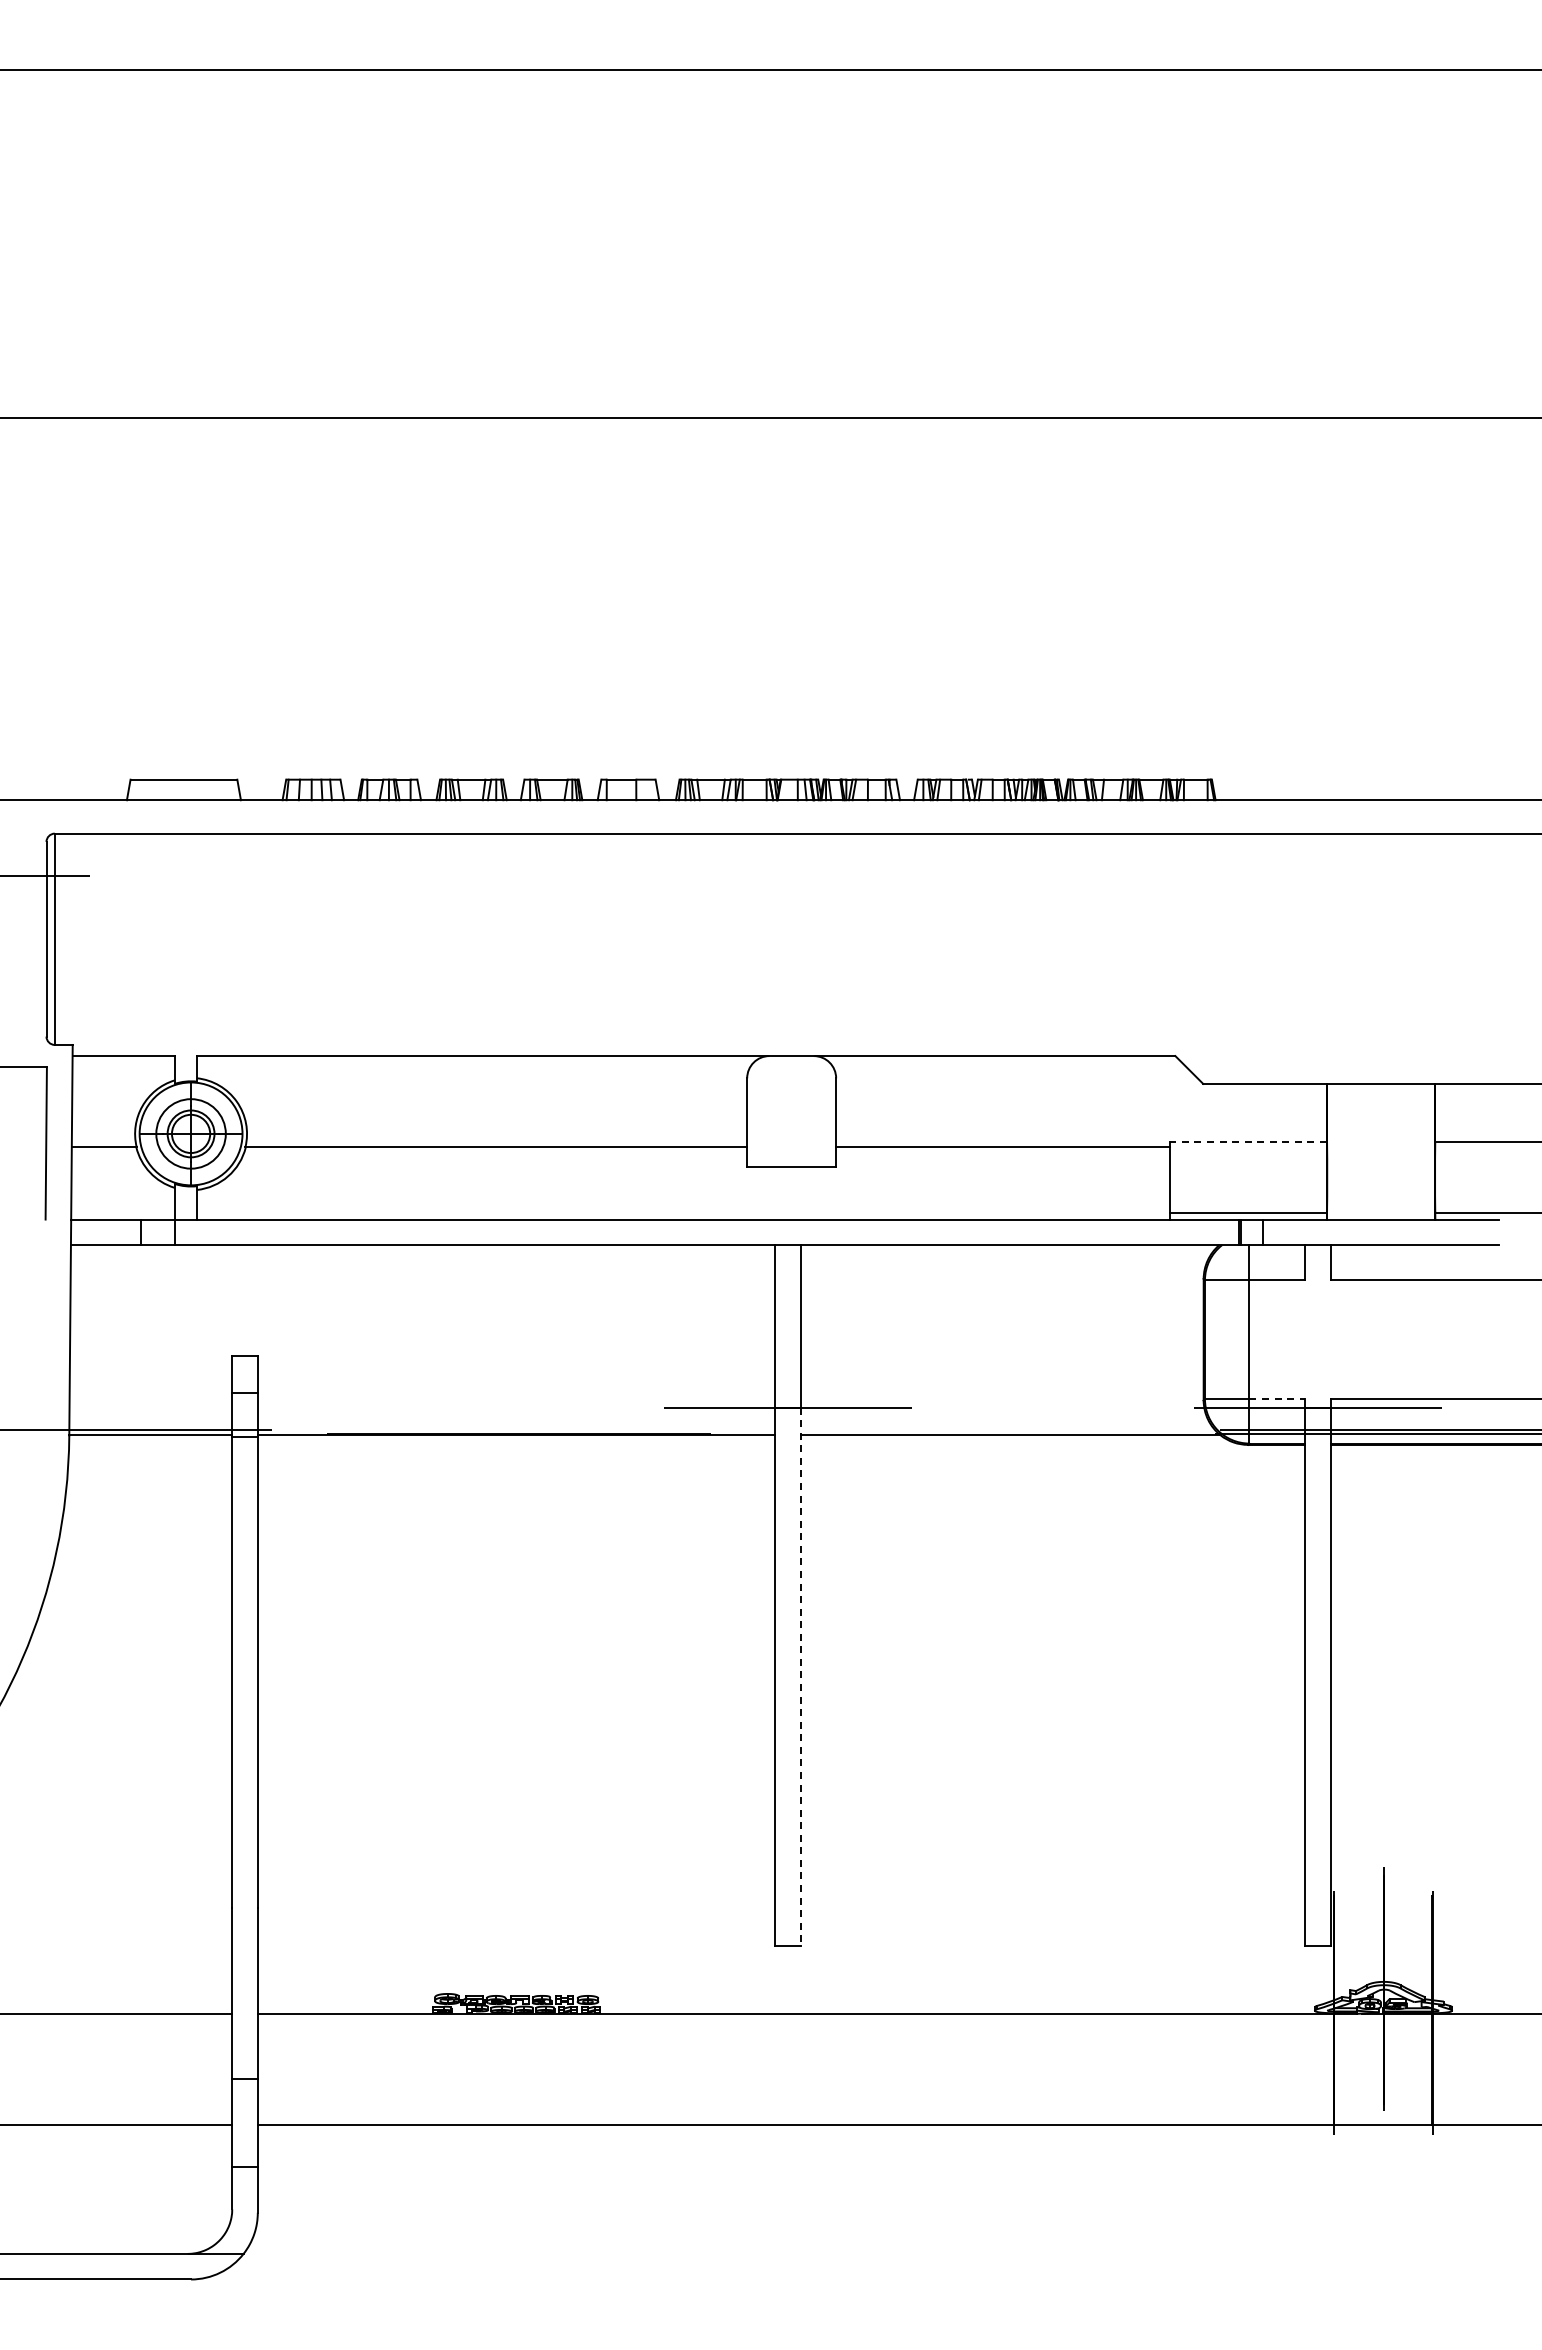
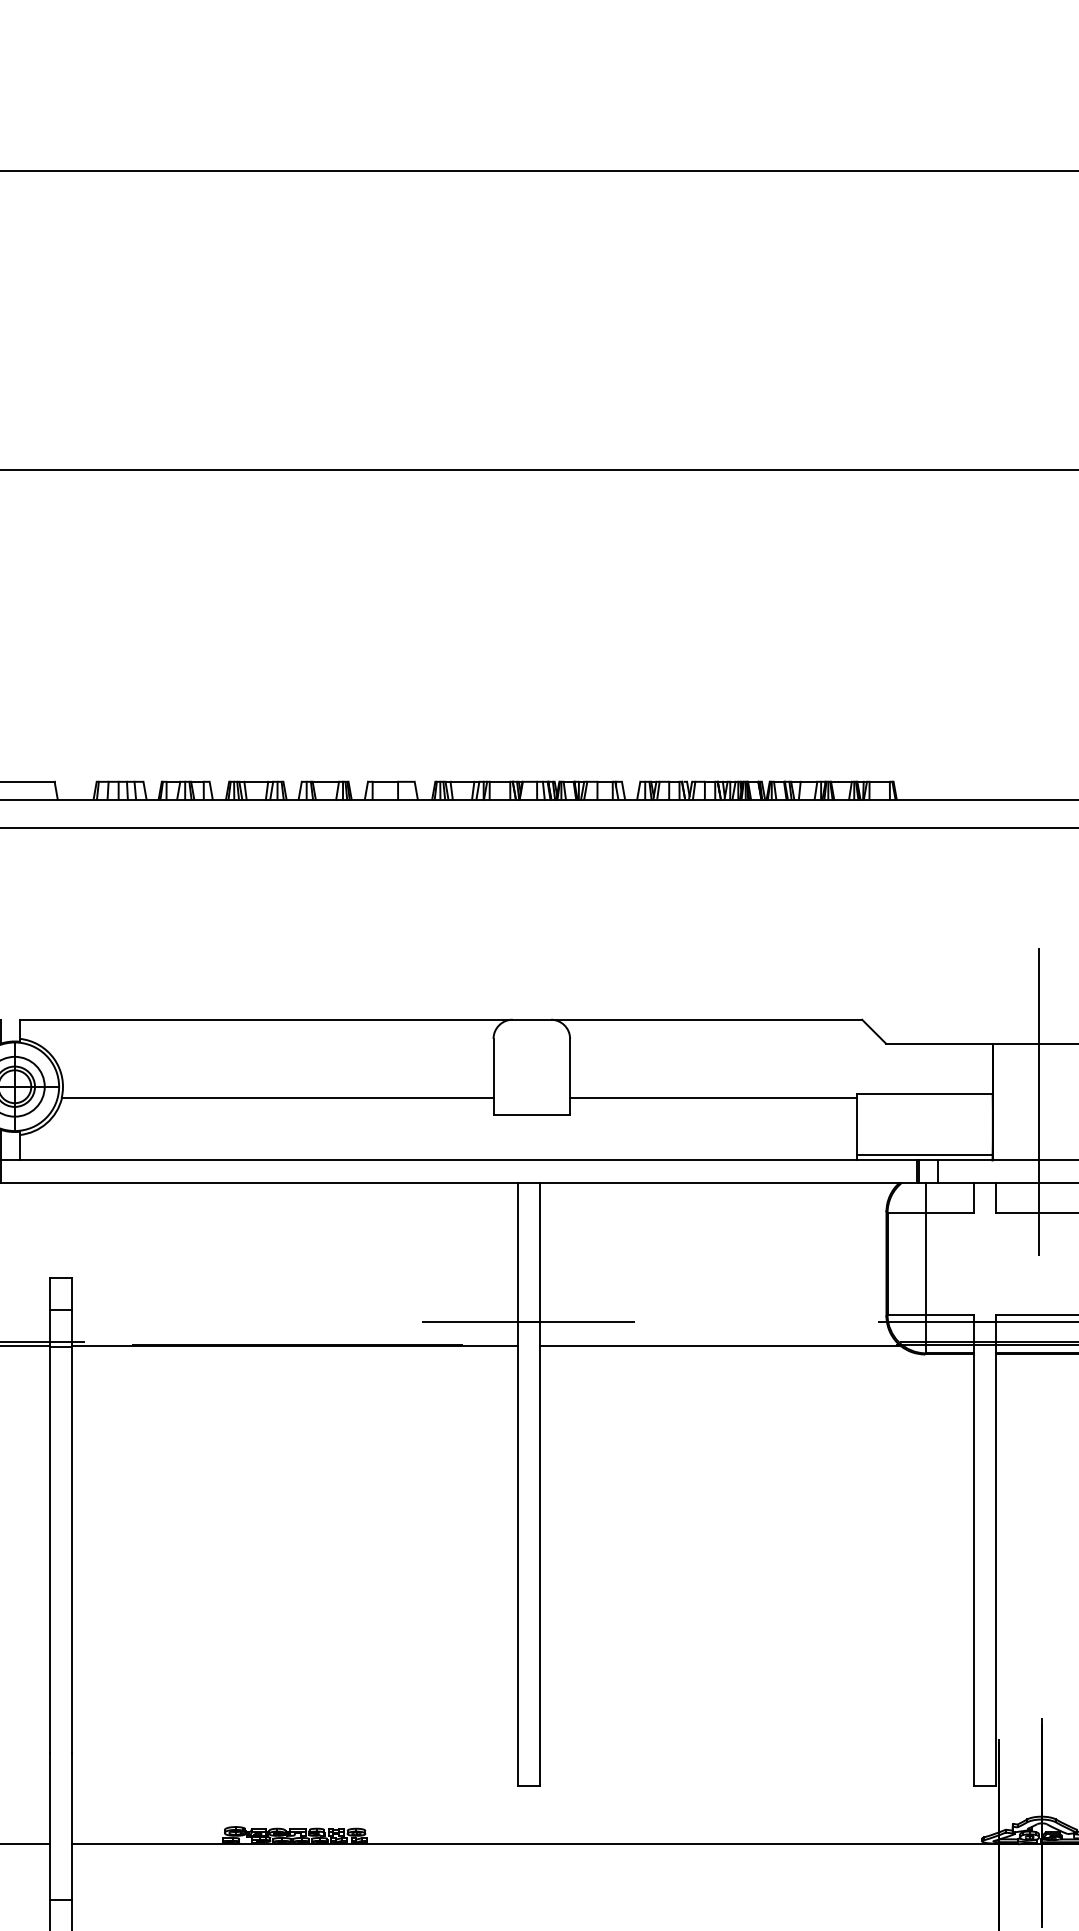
line: (1248, 1142) -> (925, 1094), dashed -> solid
line: (1381, 1151) -> (1039, 1101), added
line: (1277, 1399) -> (950, 1315), dashed -> solid
line: (800, 1677) -> (539, 1554), dashed -> solid

